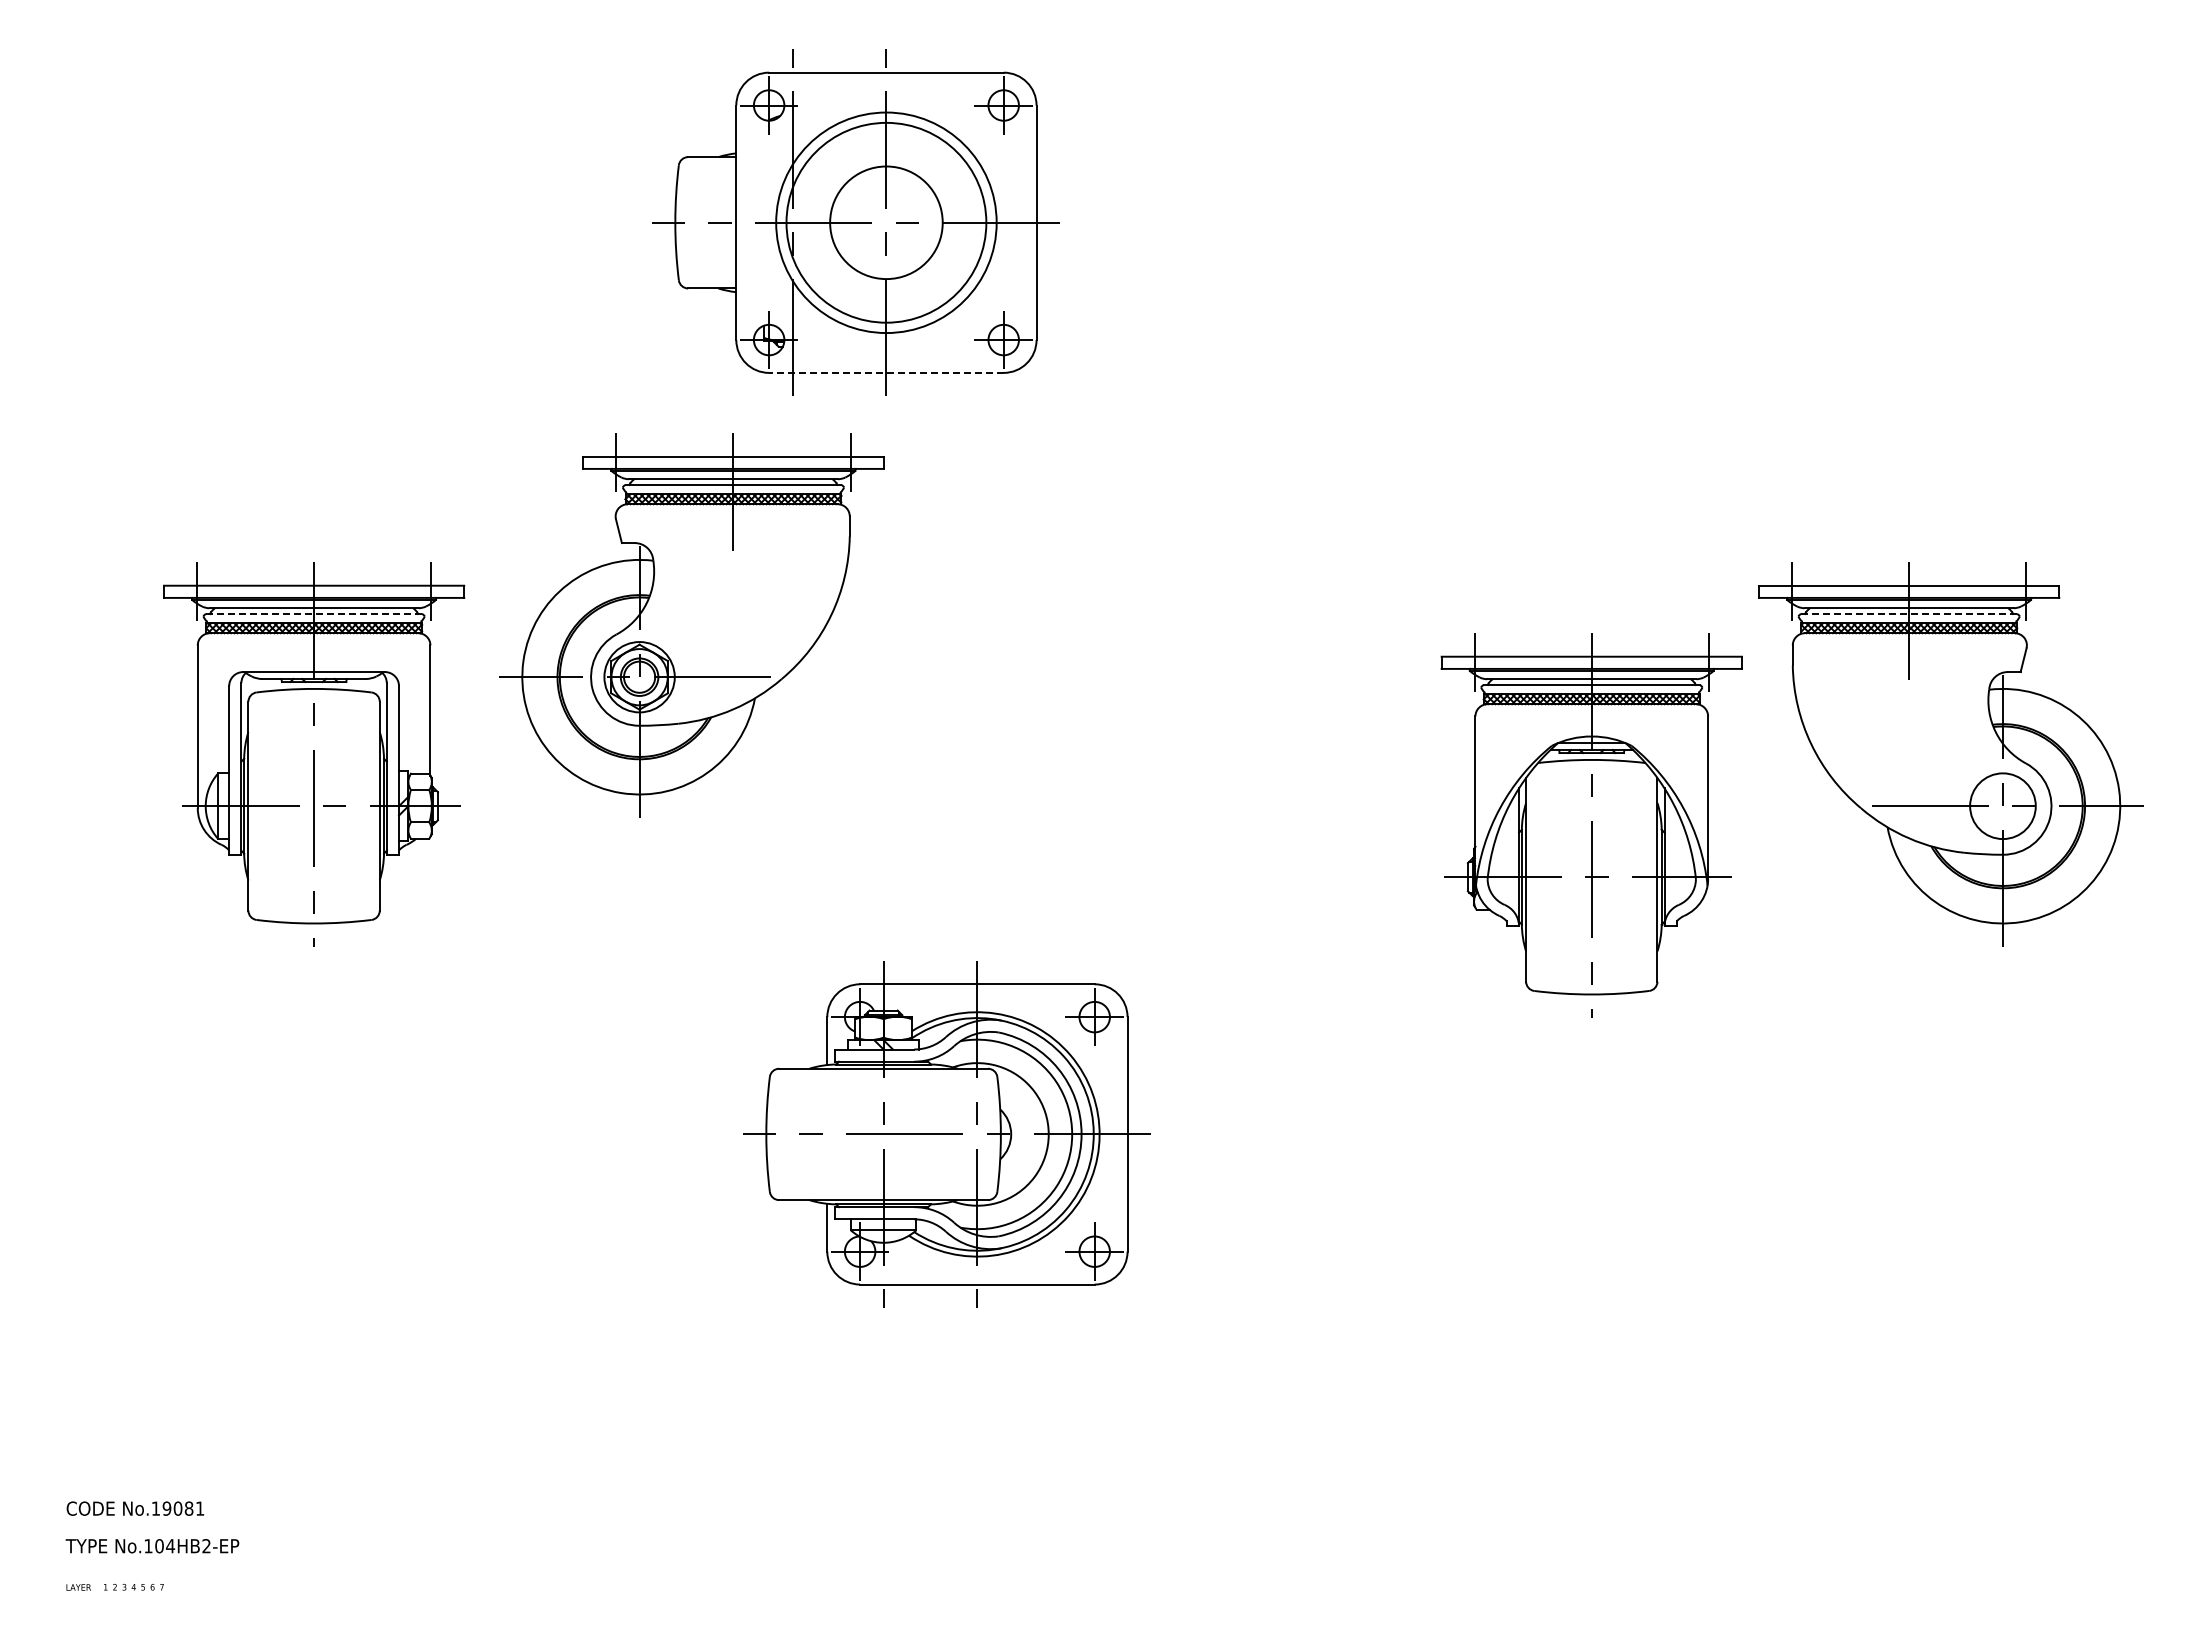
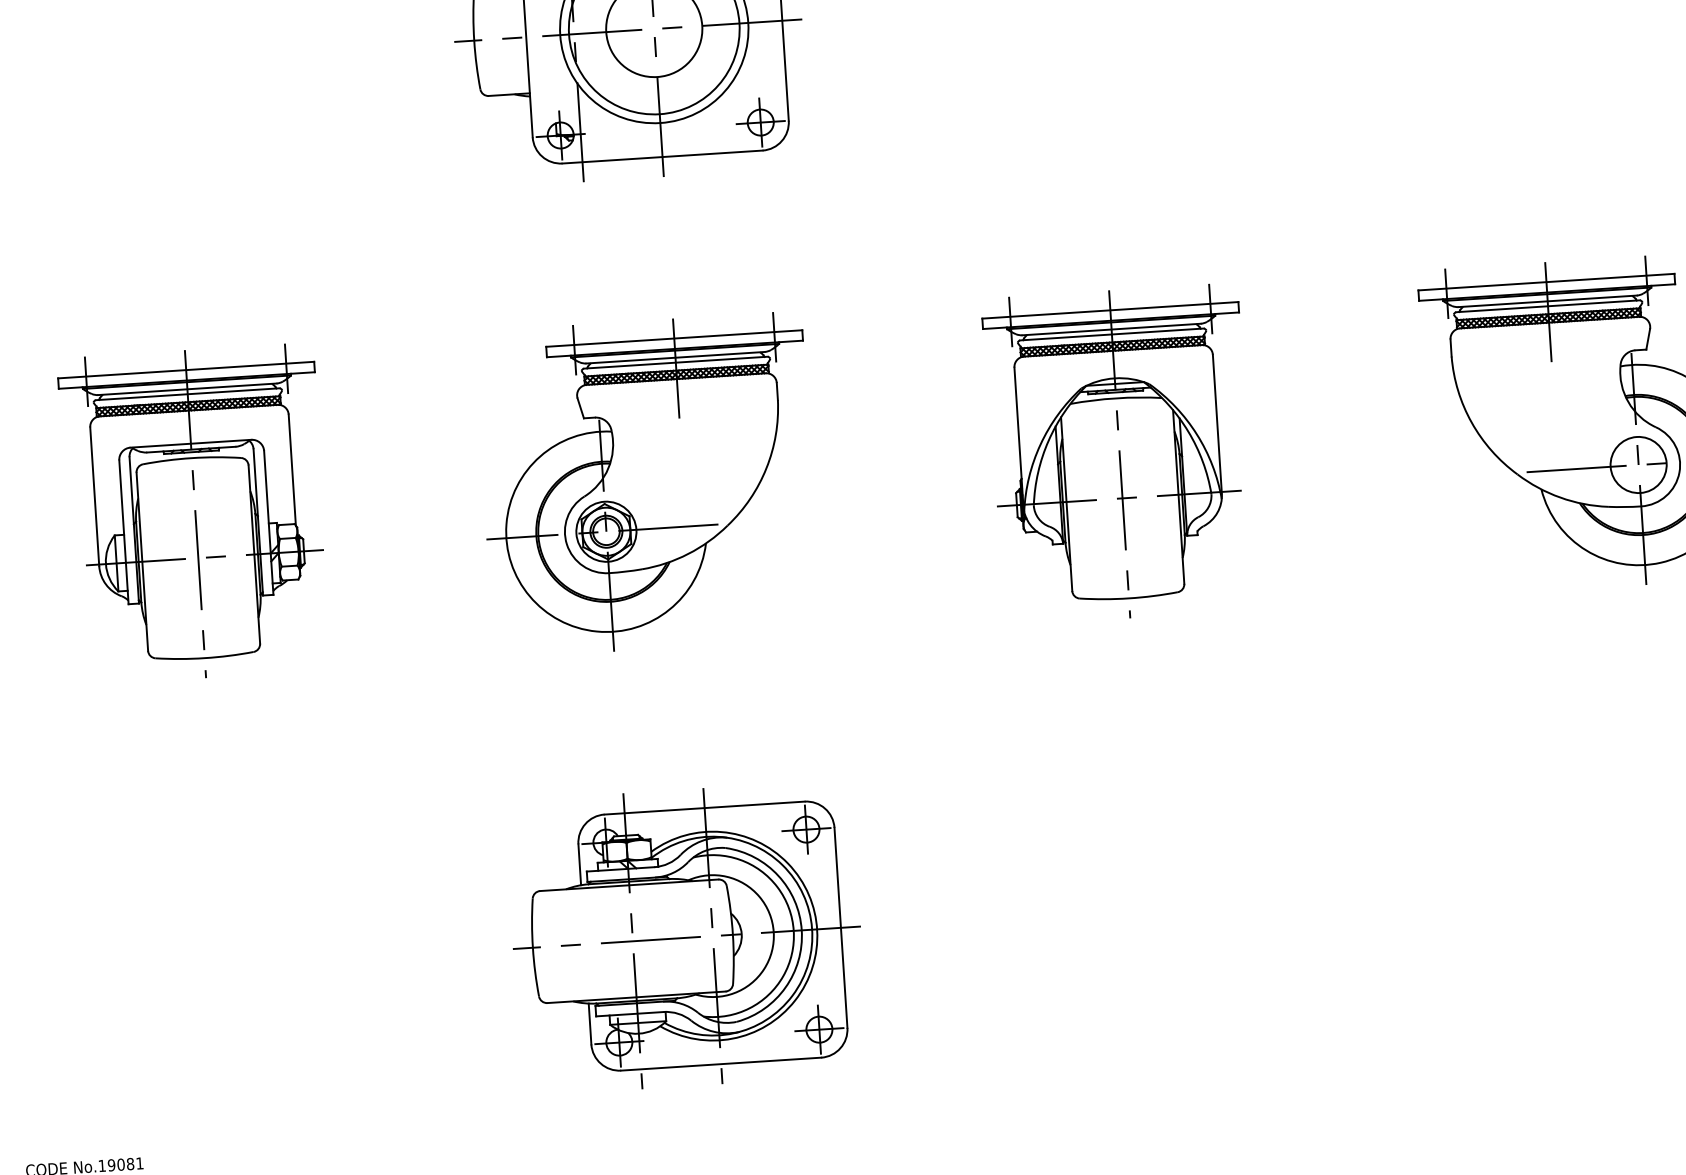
line: (885, 372) -> (661, 156), dashed -> solid
line: (314, 614) -> (188, 394), dashed -> solid
line: (1909, 614) -> (1548, 306), dashed -> solid
part: (691, 625) -> (647, 484), moved
part: (1591, 825) -> (1119, 454), moved
part: (946, 1134) -> (686, 937), moved

